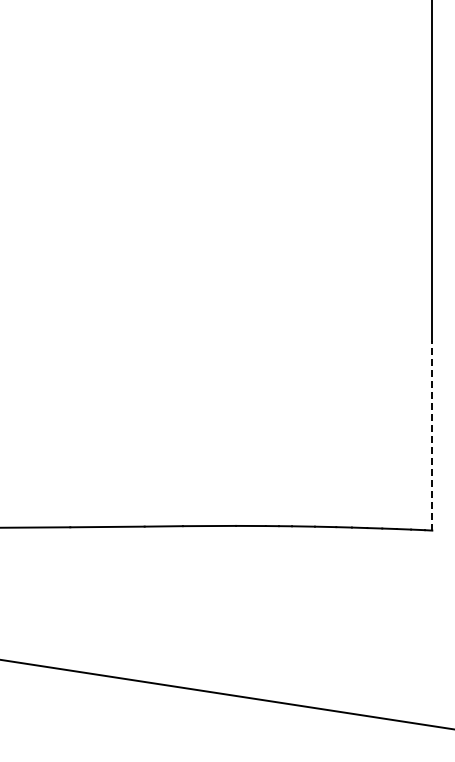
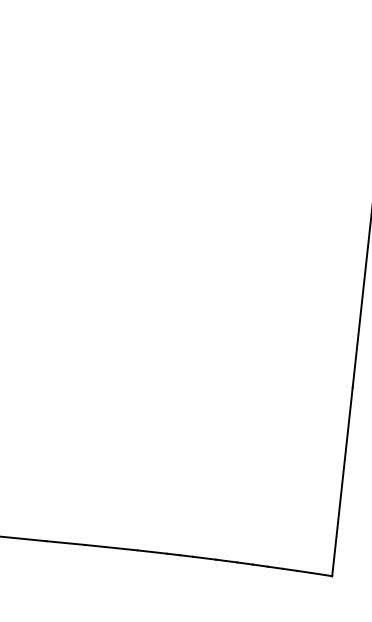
line: (432, 435) -> (342, 481), dashed -> solid

